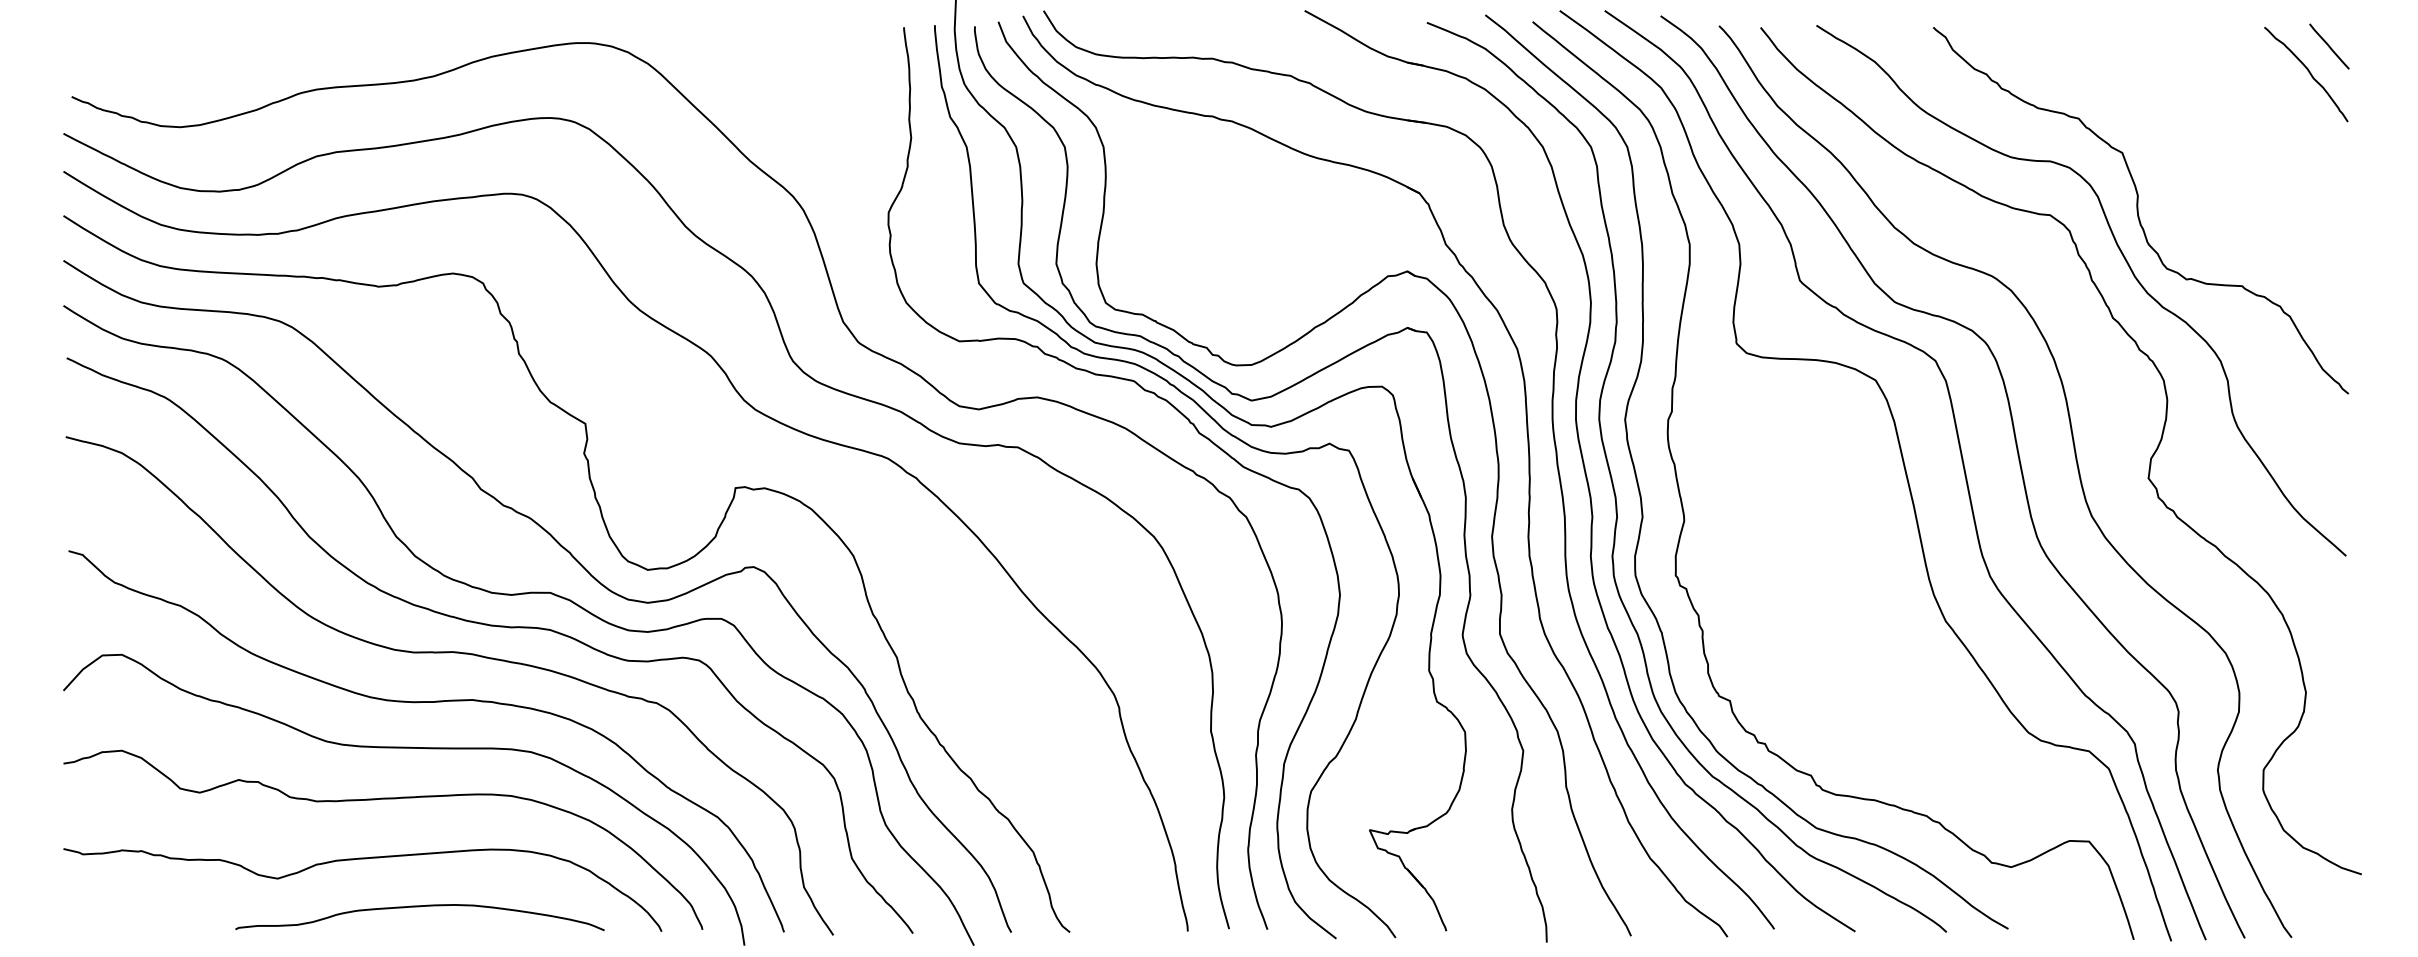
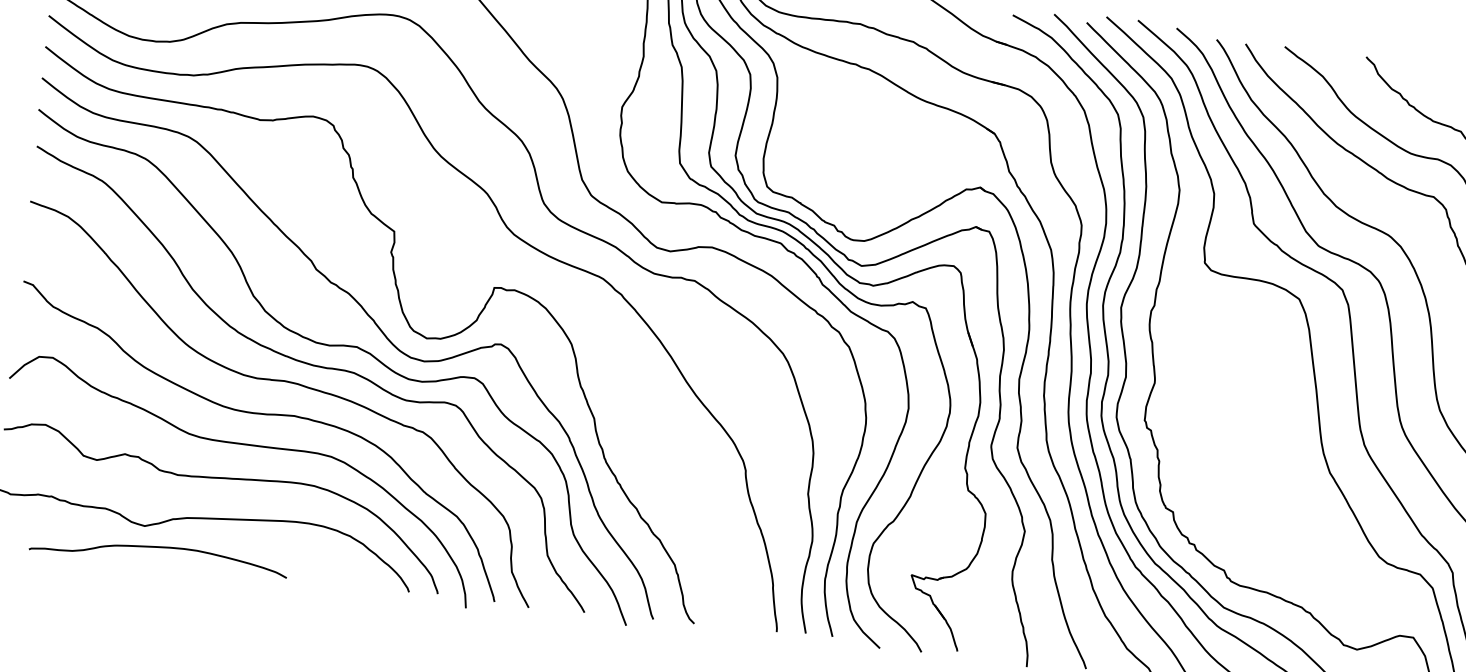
curve: (419, 907) -> (159, 548), moved

